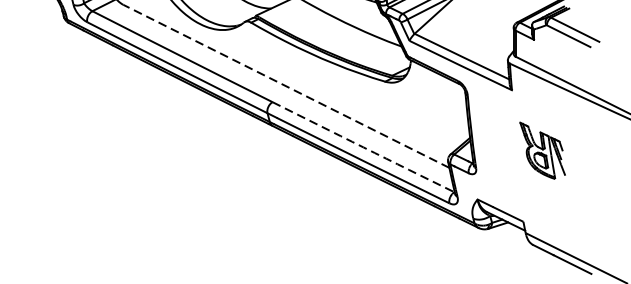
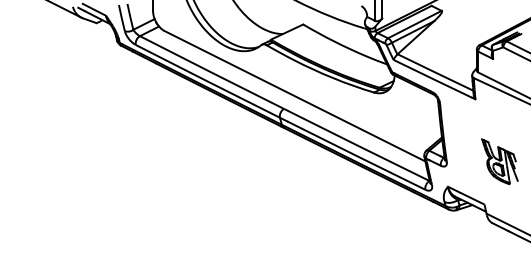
line: (286, 86) -> (295, 96), dashed -> solid
arc: (363, 147) -> (356, 145), dashed -> solid
part: (542, 150) -> (499, 161), moved

